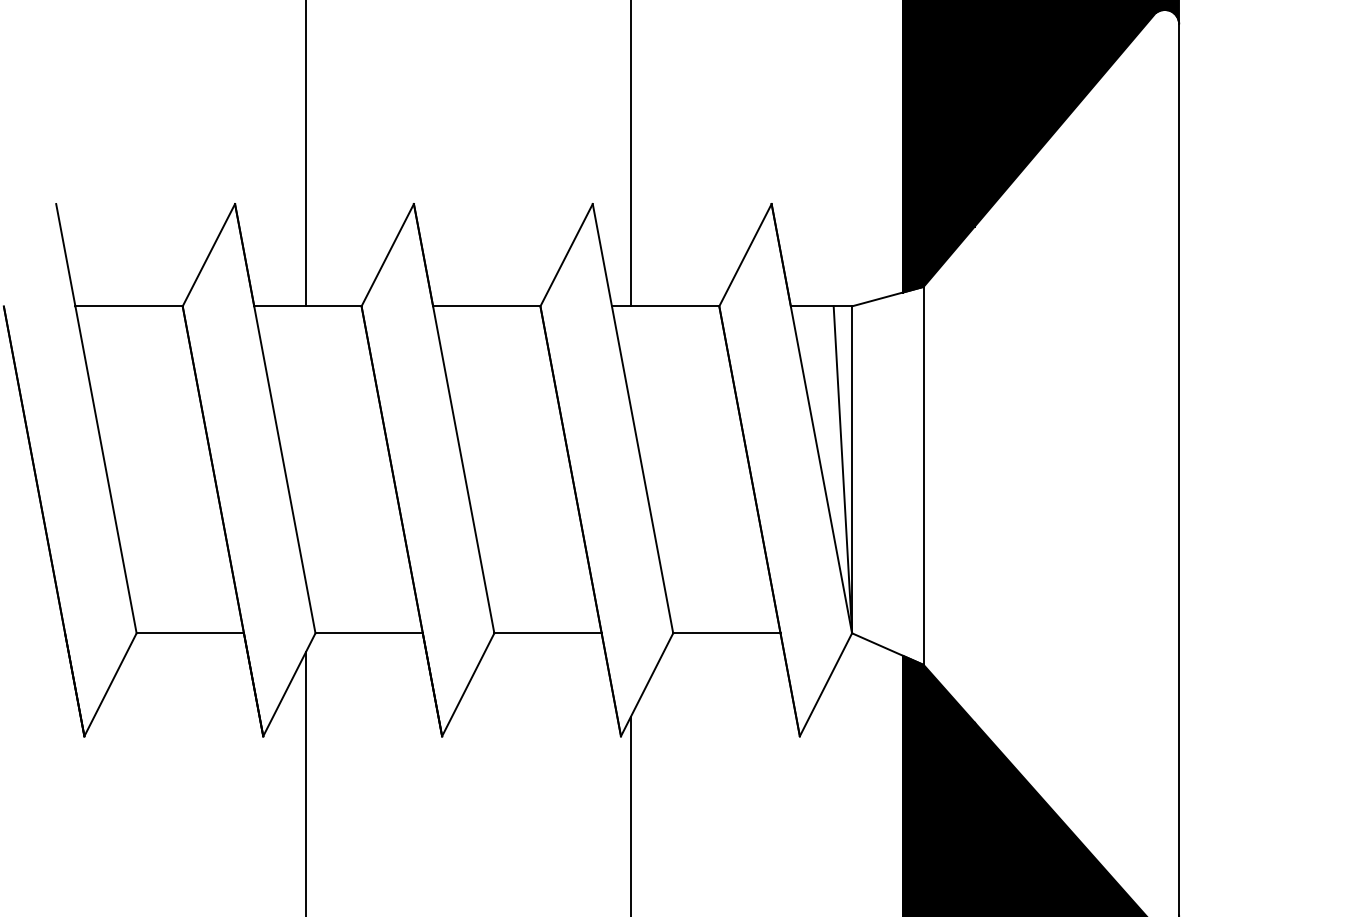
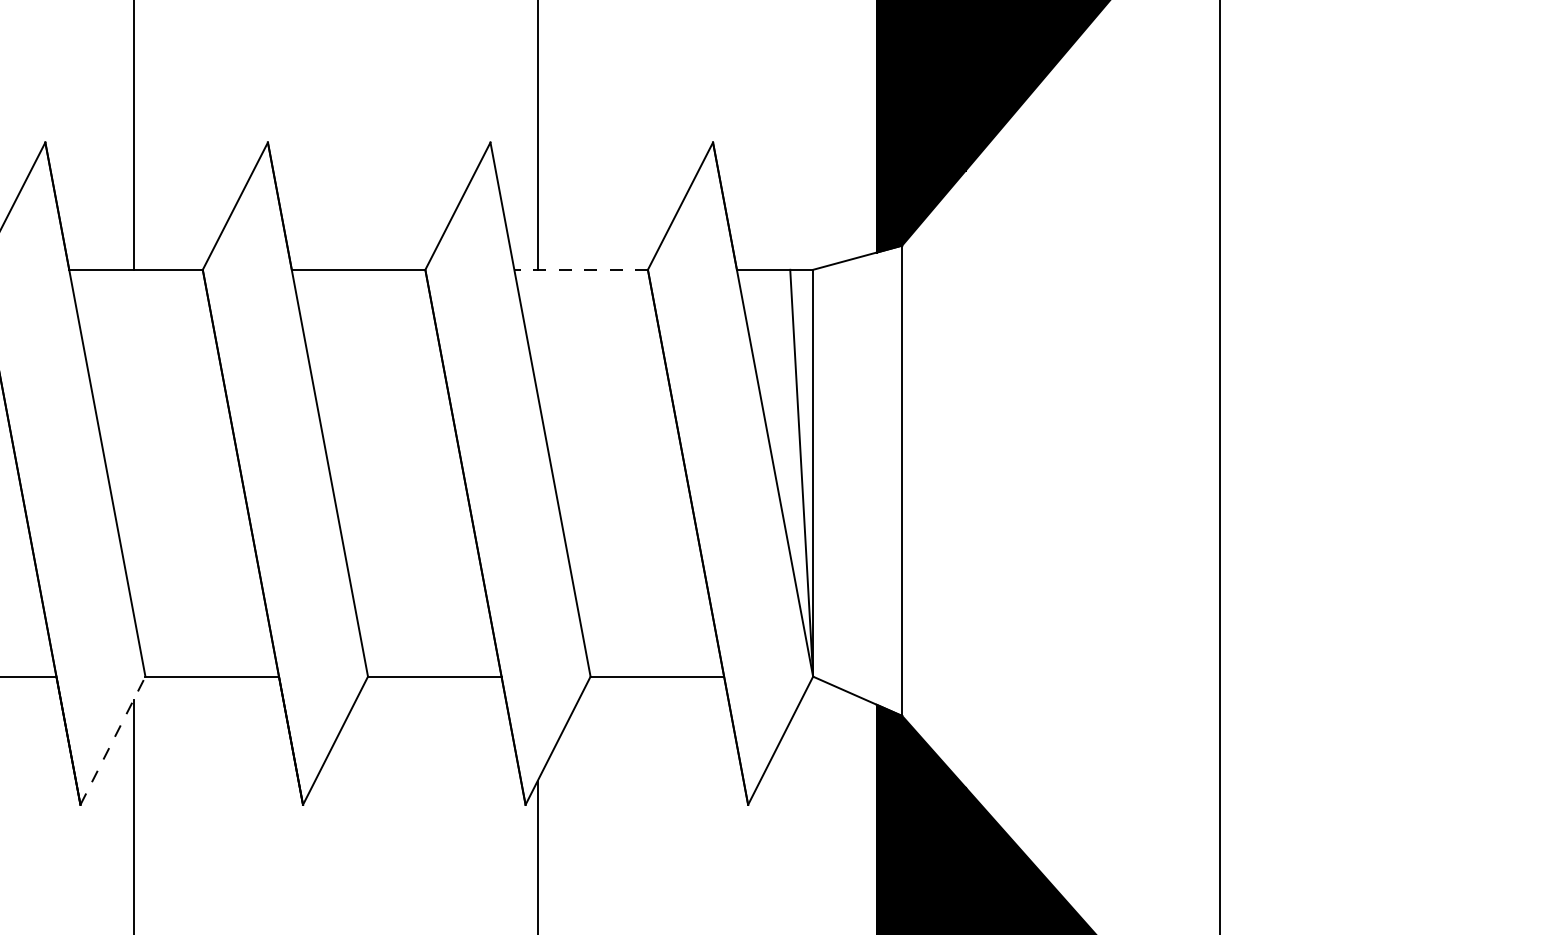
line: (665, 306) -> (580, 270), solid -> dashed
line: (289, 684) -> (113, 740), solid -> dashed

